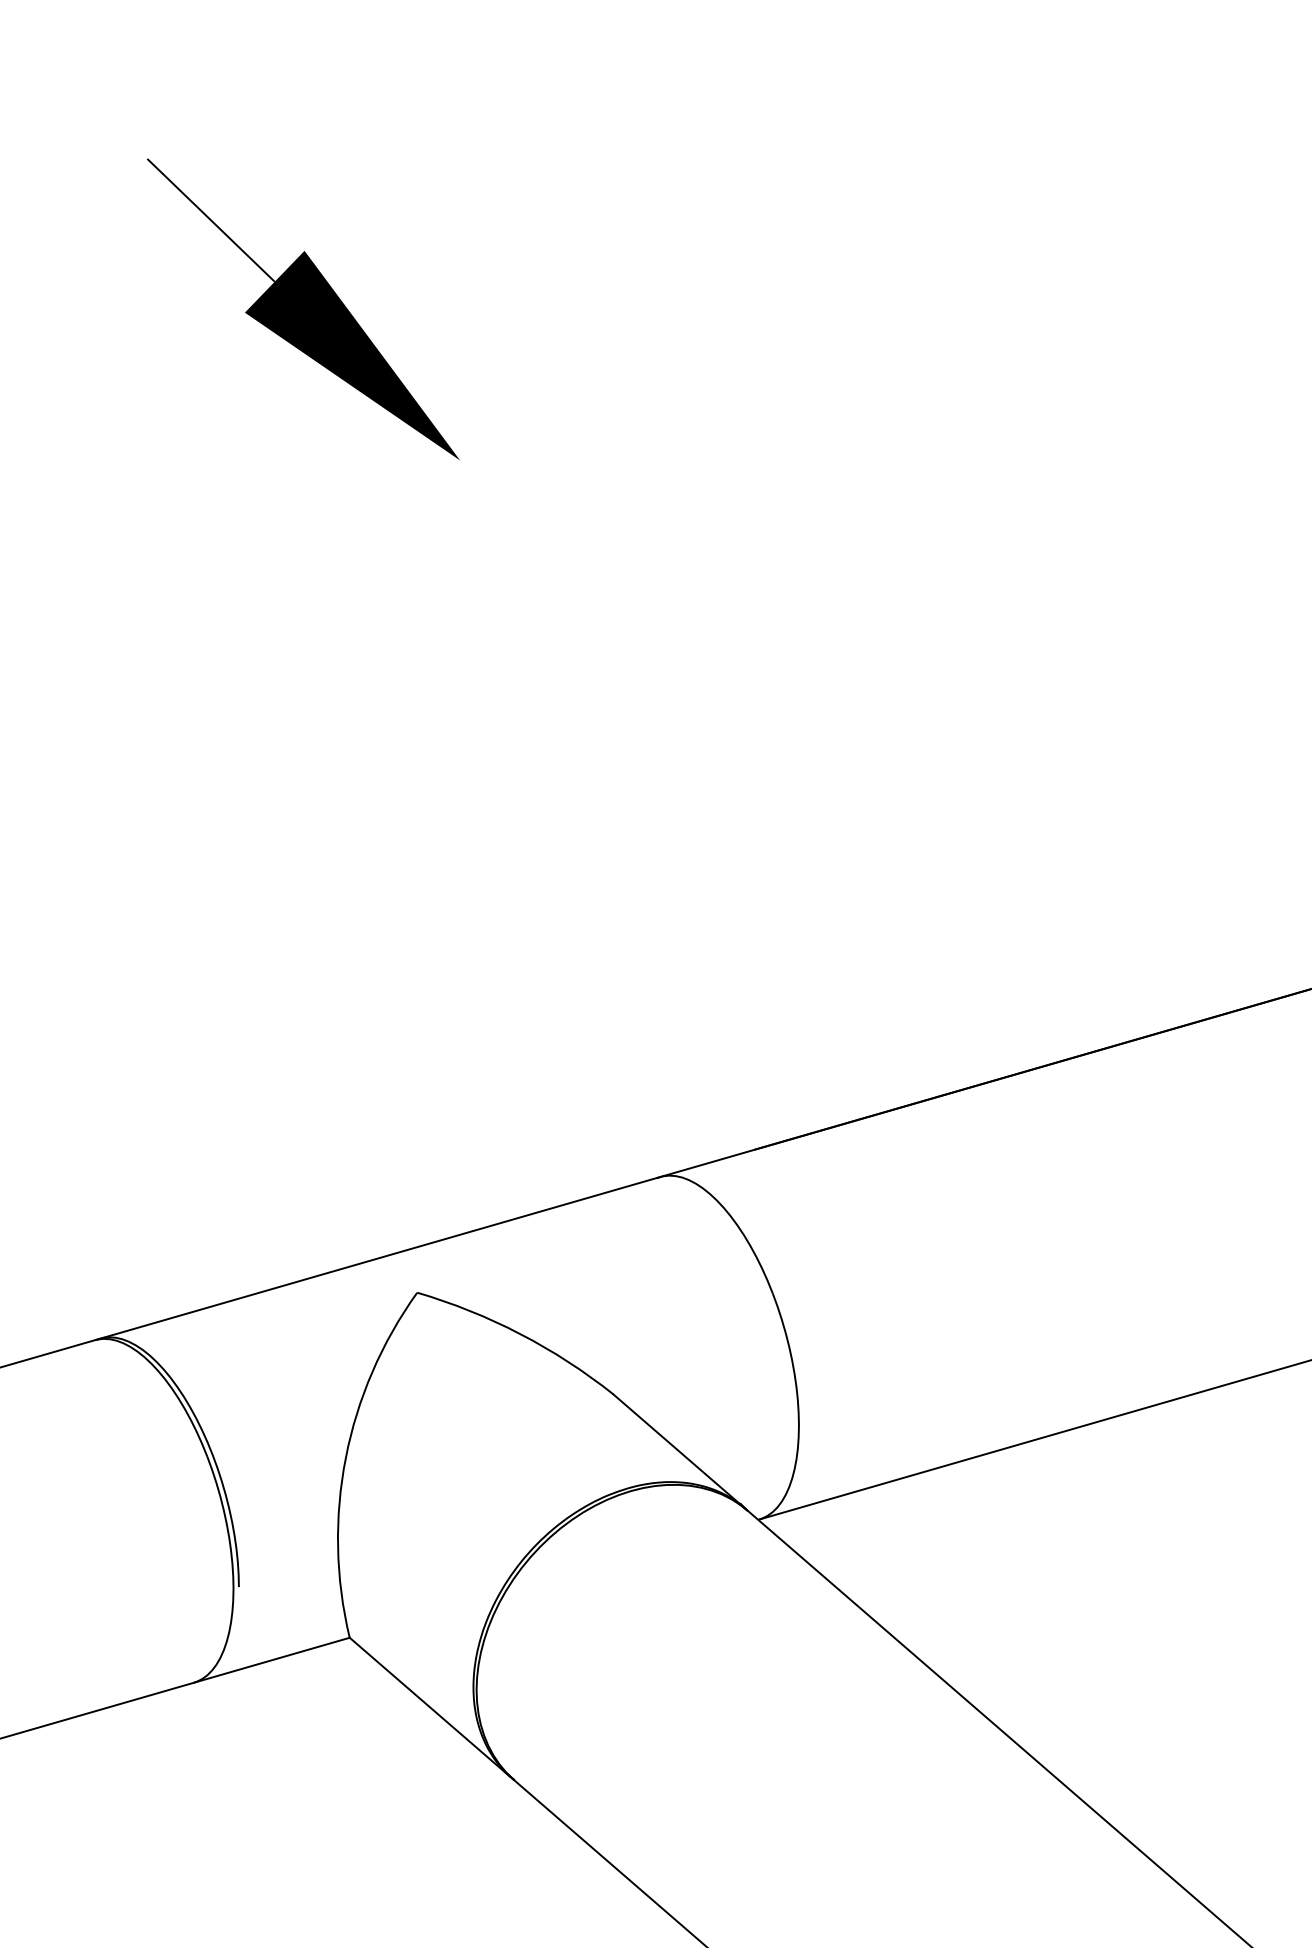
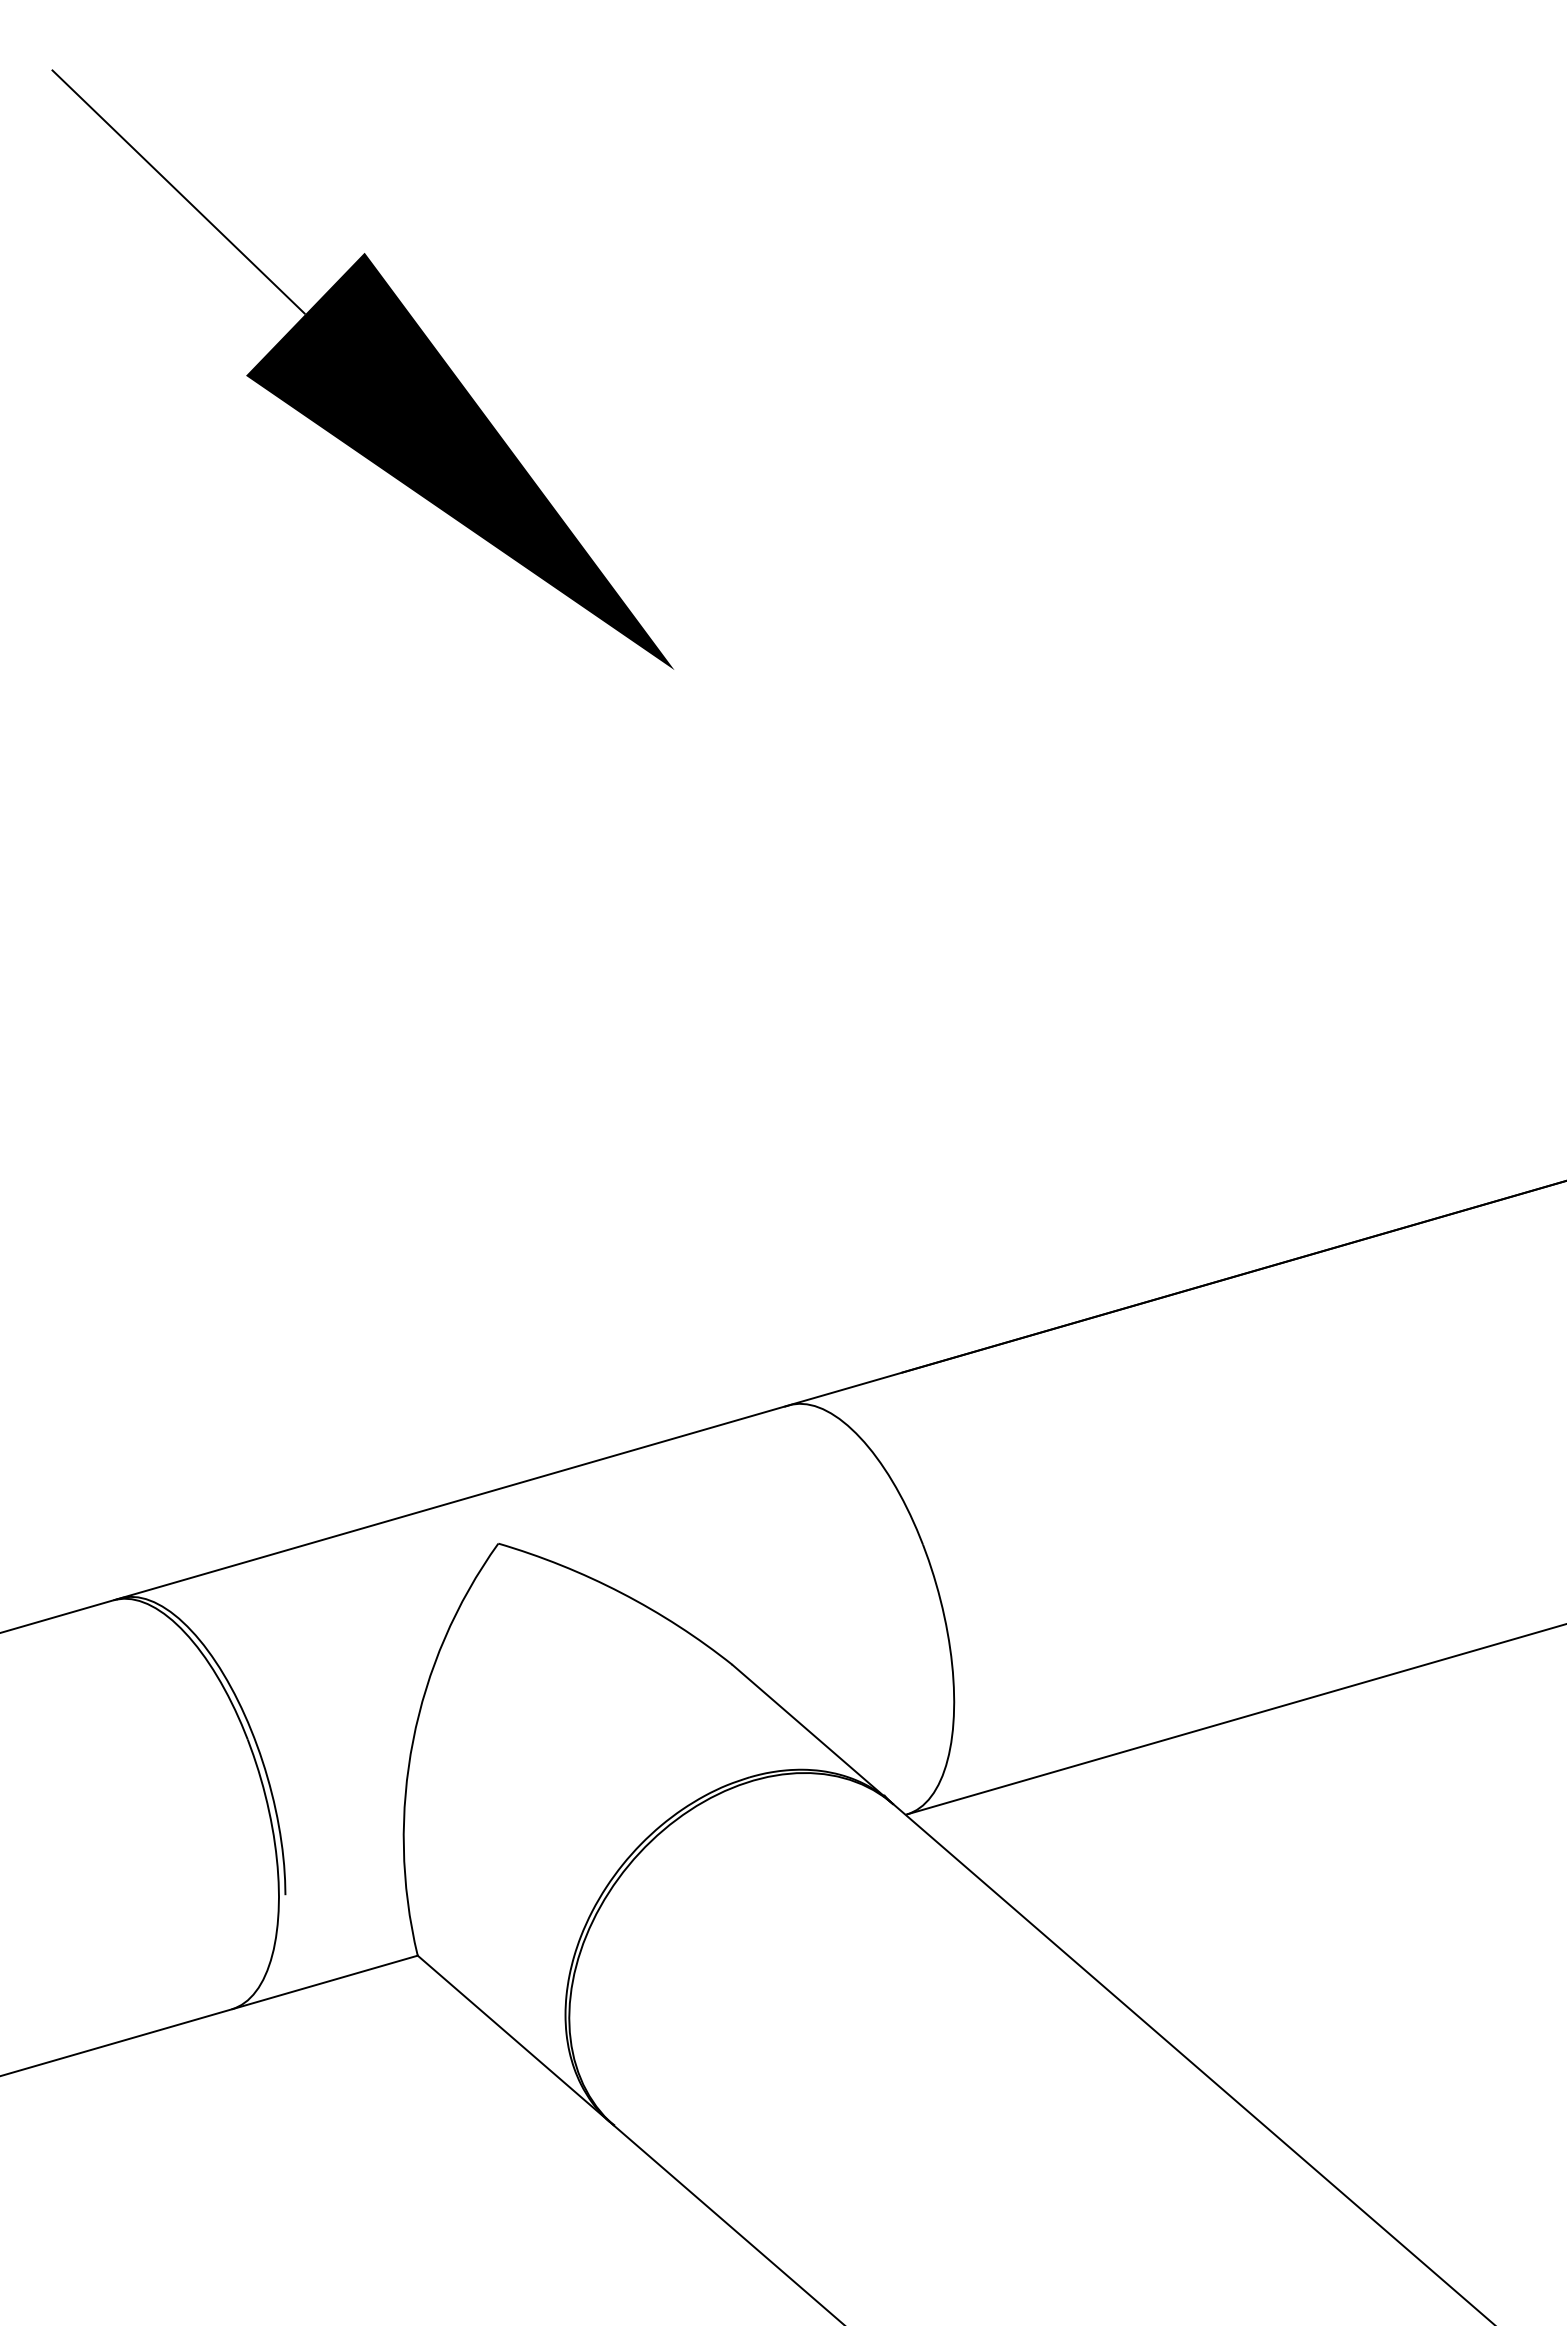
part: (303, 309) -> (362, 369), size x1.67

